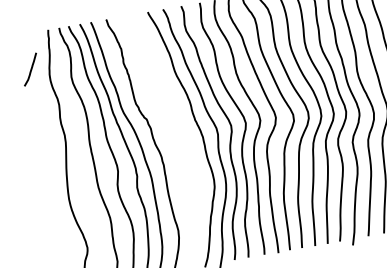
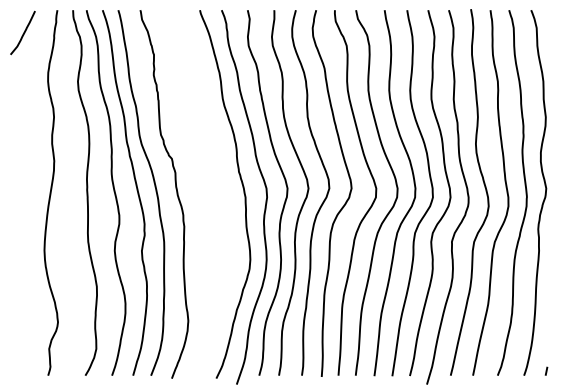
curve: (30, 69) -> (23, 32), moved

